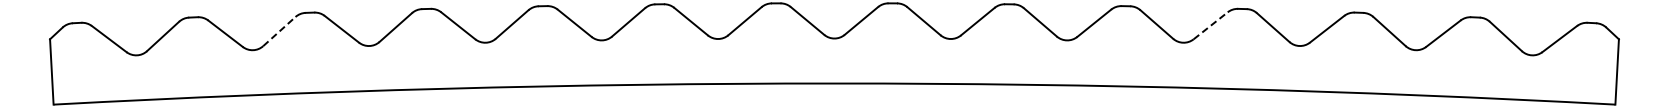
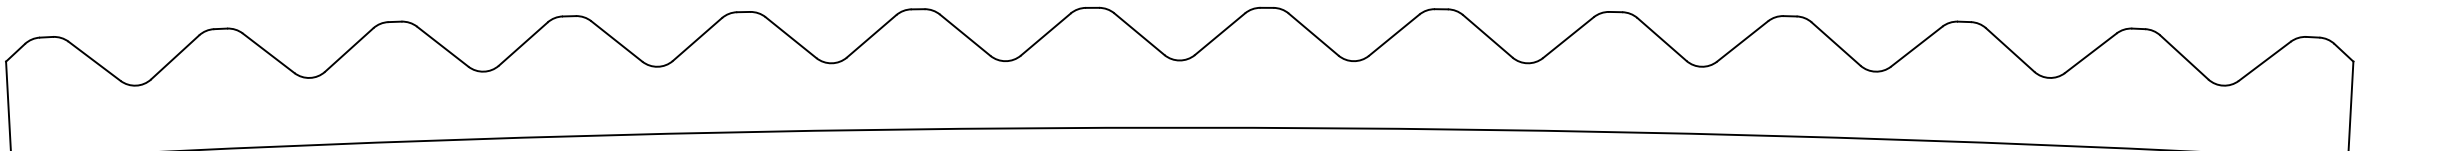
line: (1210, 25) -> (1742, 40), dashed -> solid
line: (279, 31) -> (349, 49), dashed -> solid

